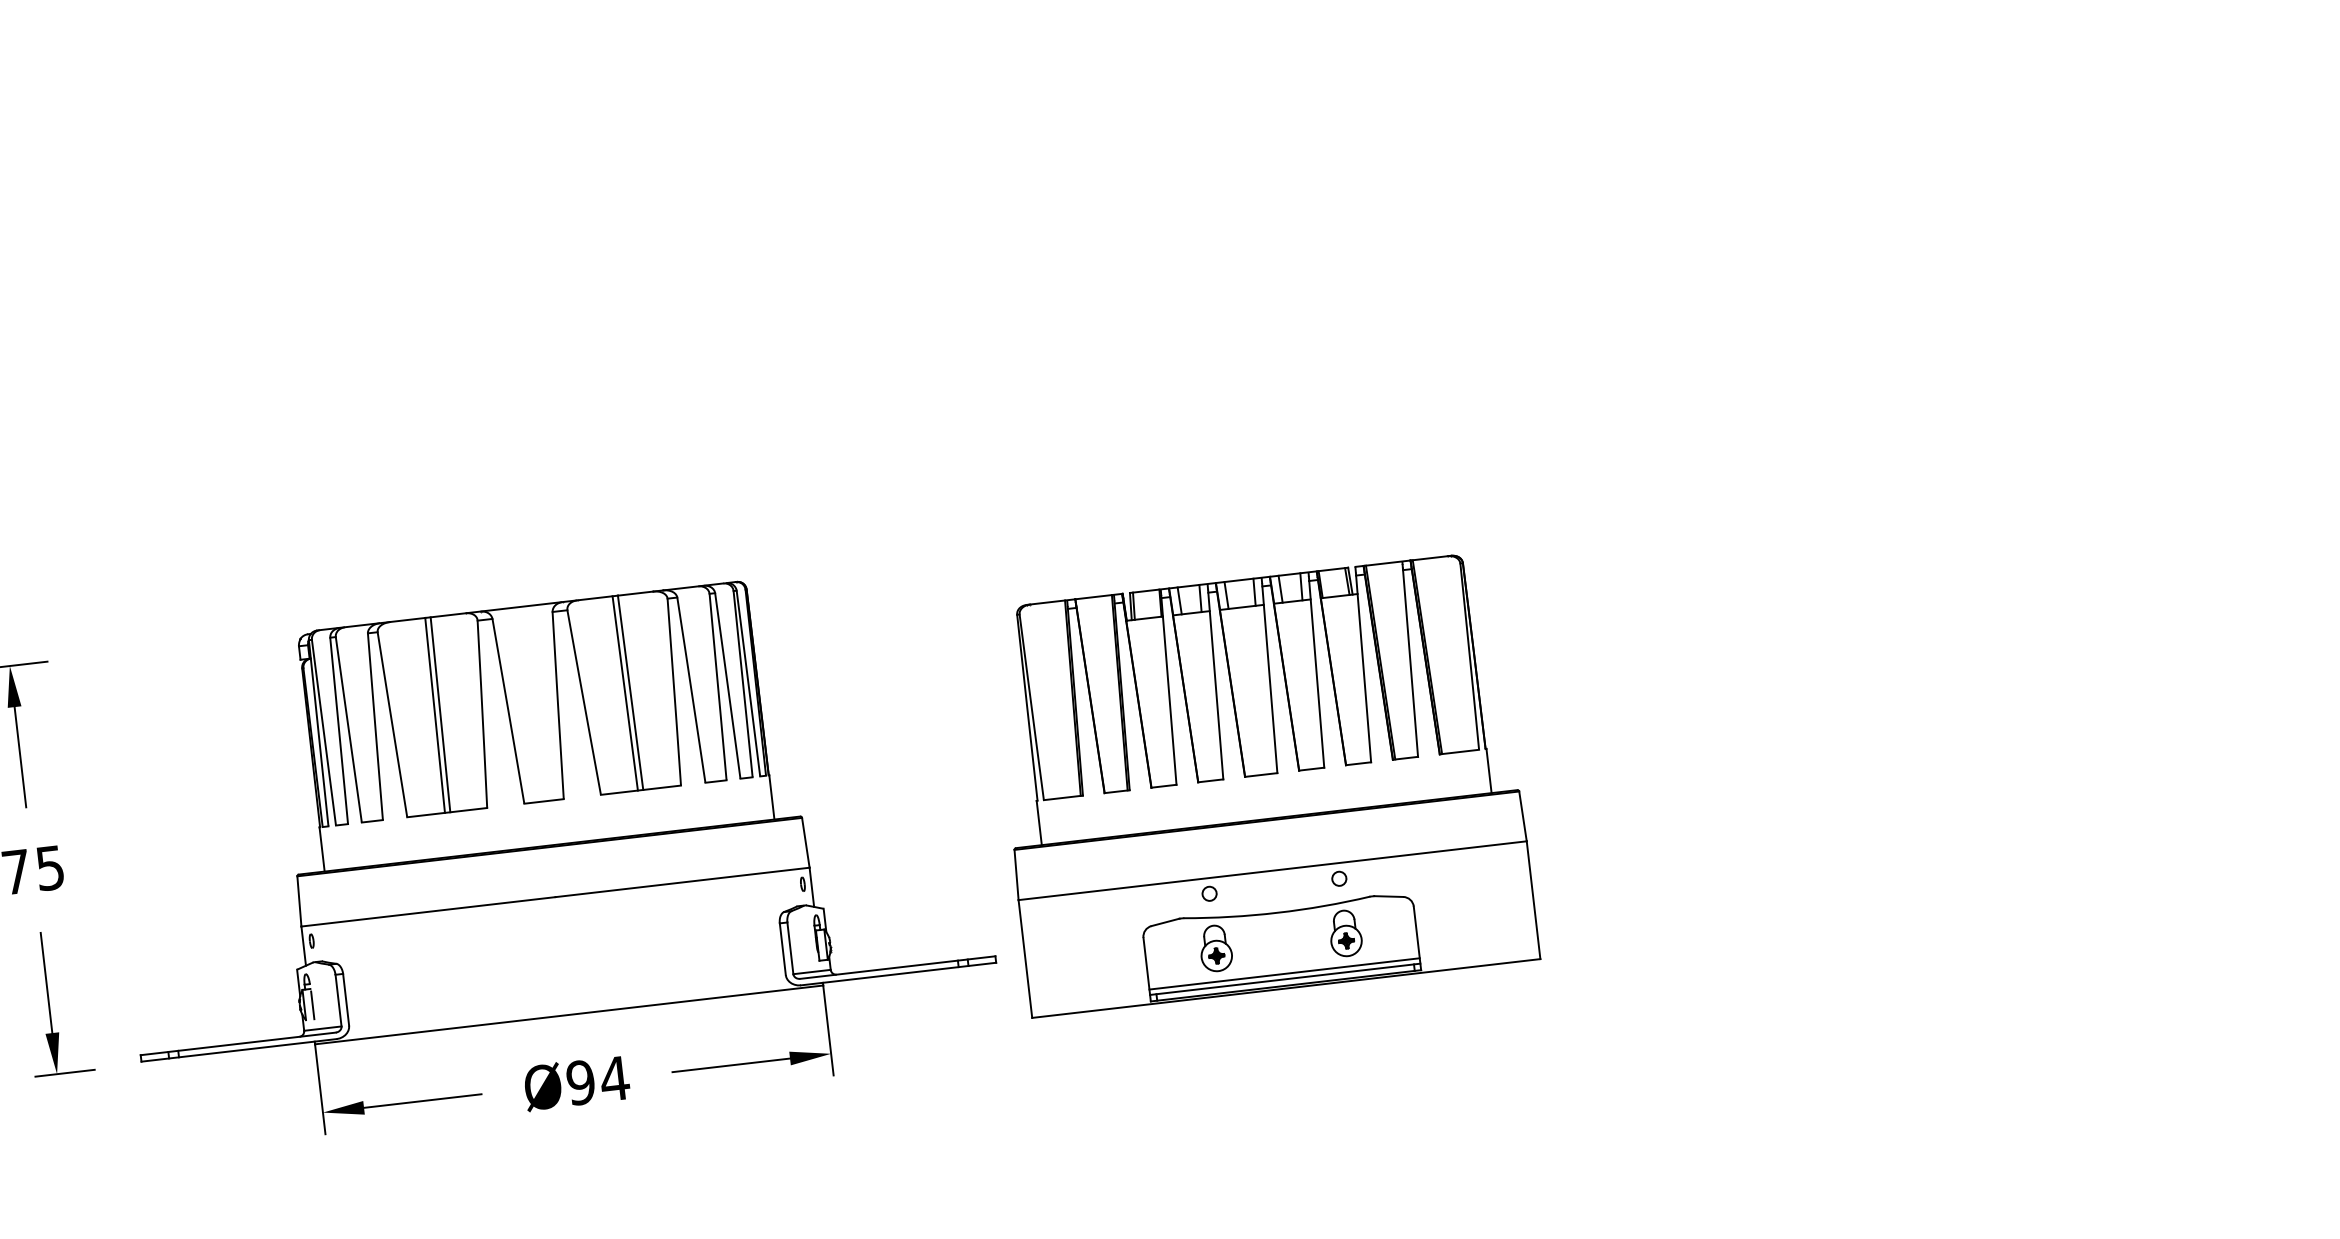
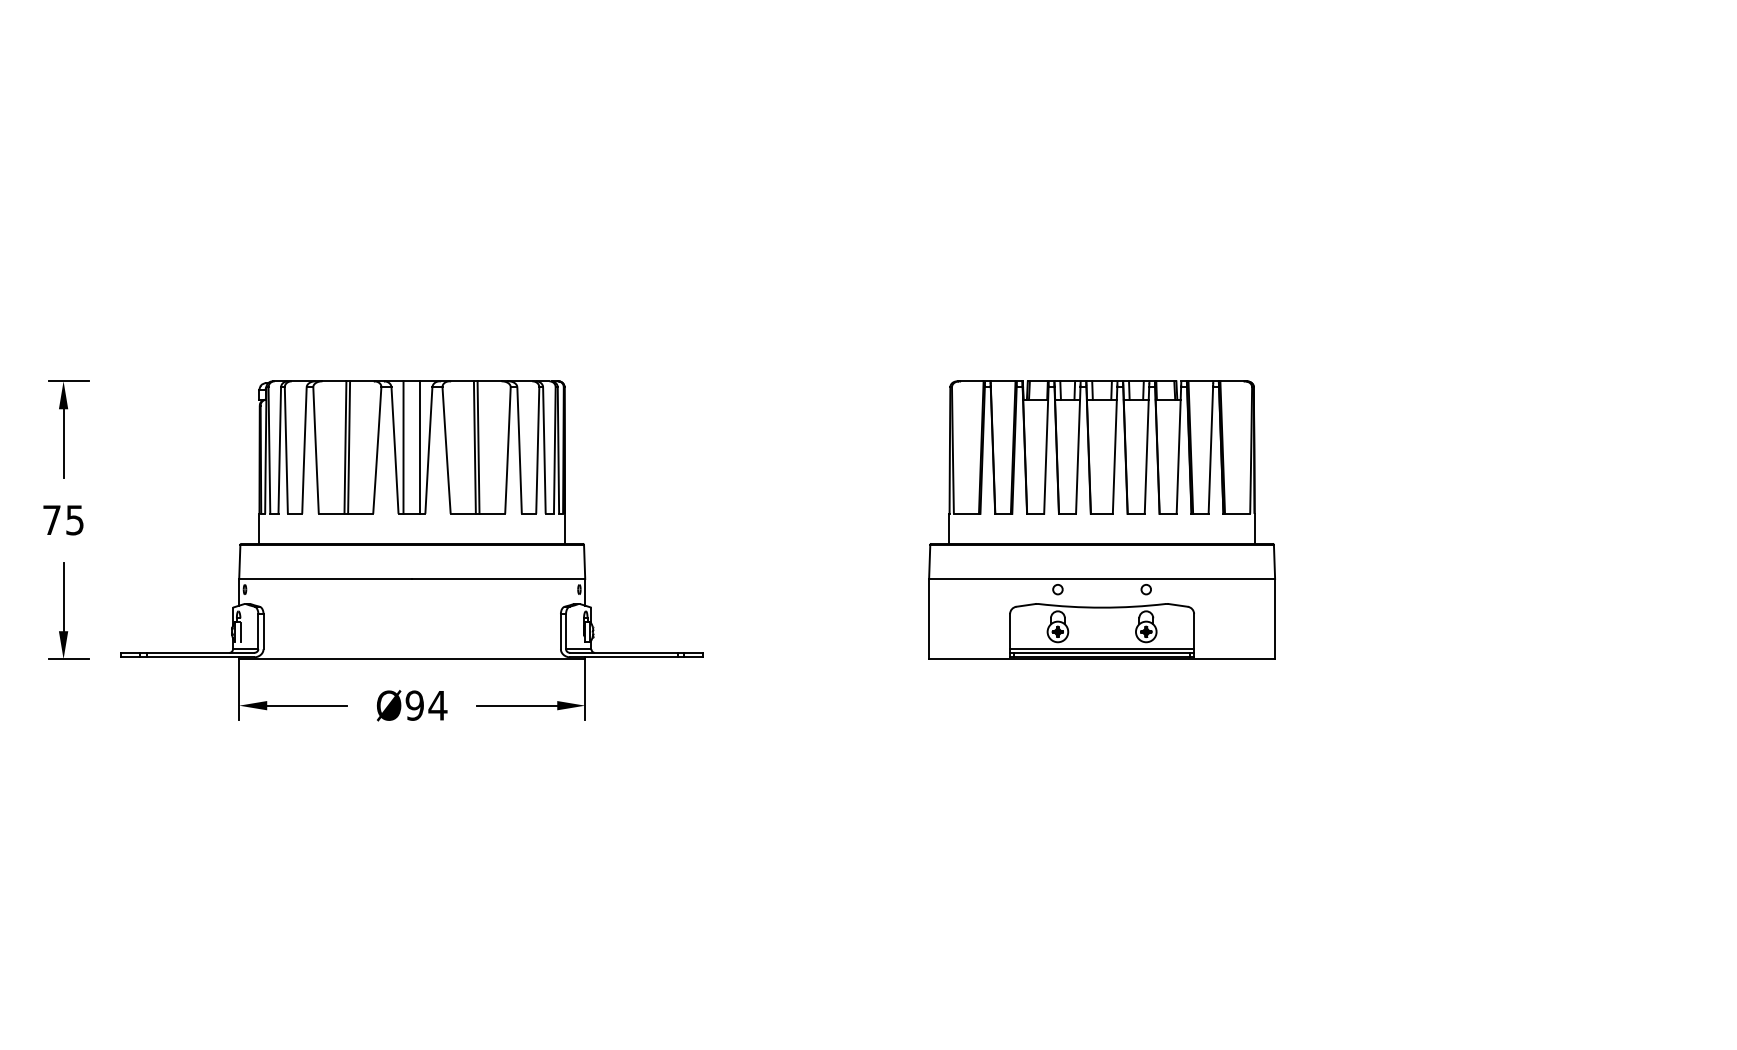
line: (545, 702) -> (420, 447), added
line: (520, 705) -> (403, 447), added
part: (1261, 783) -> (1101, 519), moved

